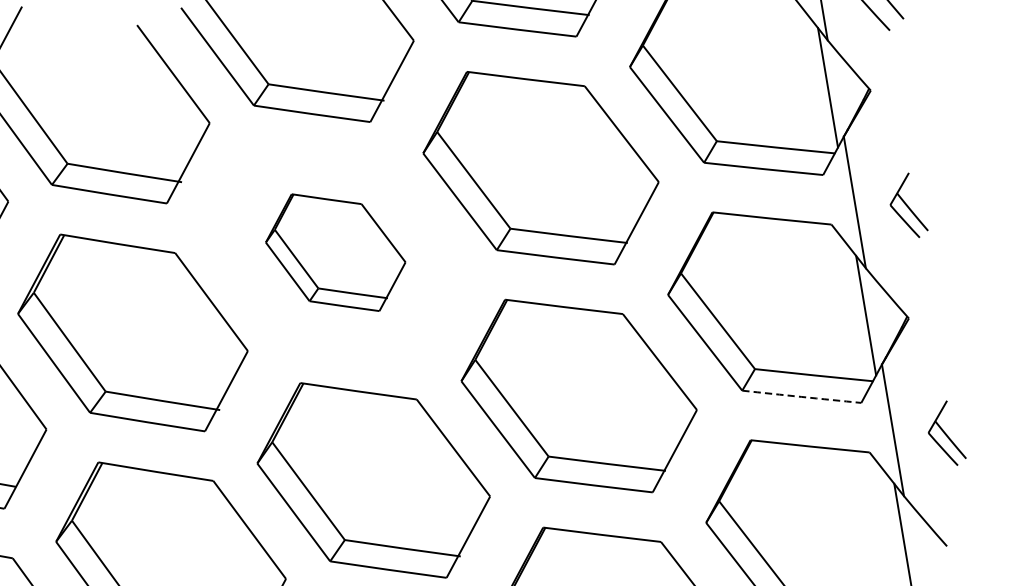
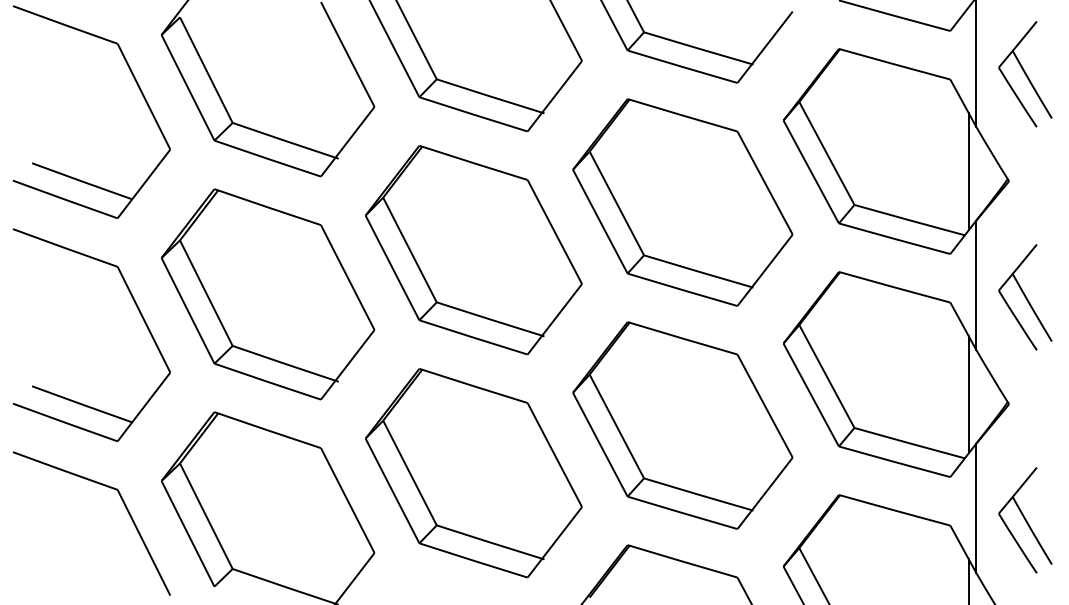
part: (907, 206) -> (1025, 297), size x1.67
part: (335, 252) -> (473, 250), size x1.67
arc: (801, 396) -> (894, 461), dashed -> solid
part: (945, 434) -> (1025, 520), size x1.67

